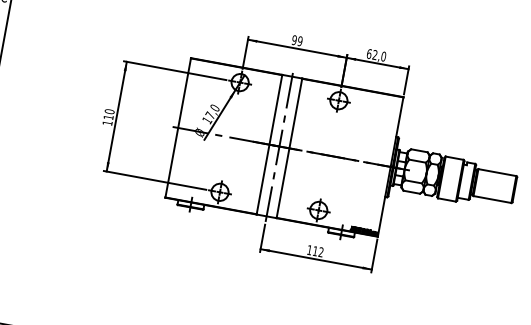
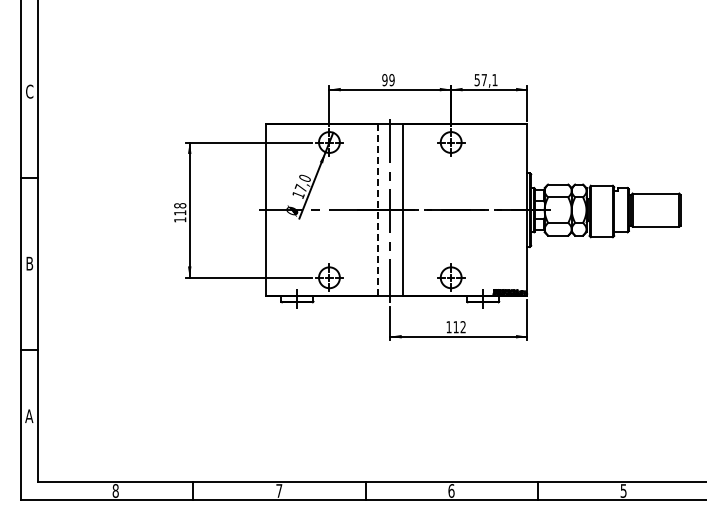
text: (375, 55) -> (485, 80), 62,0 -> 57,1
text: (109, 111) -> (180, 205), 110 -> 118
line: (269, 145) -> (378, 210), solid -> dashed

